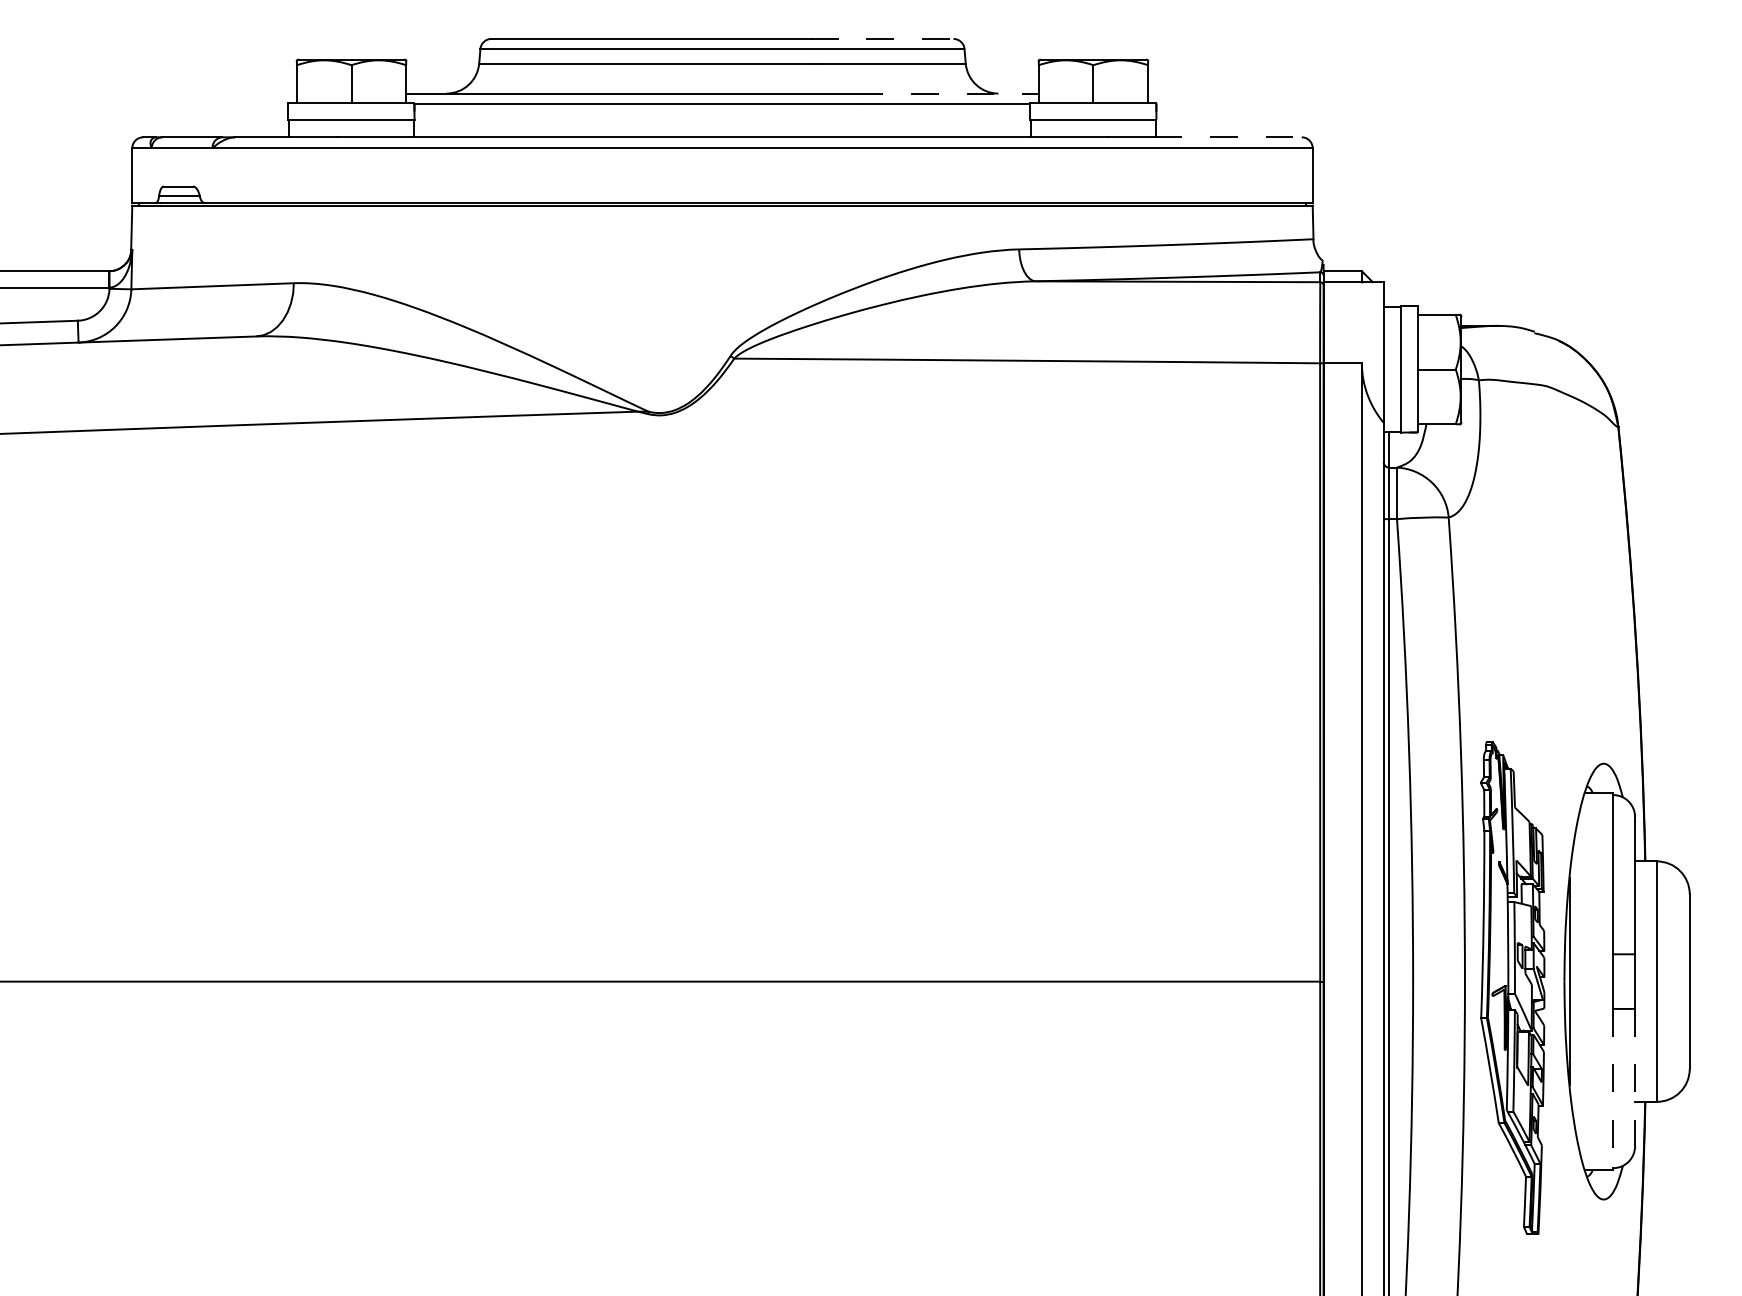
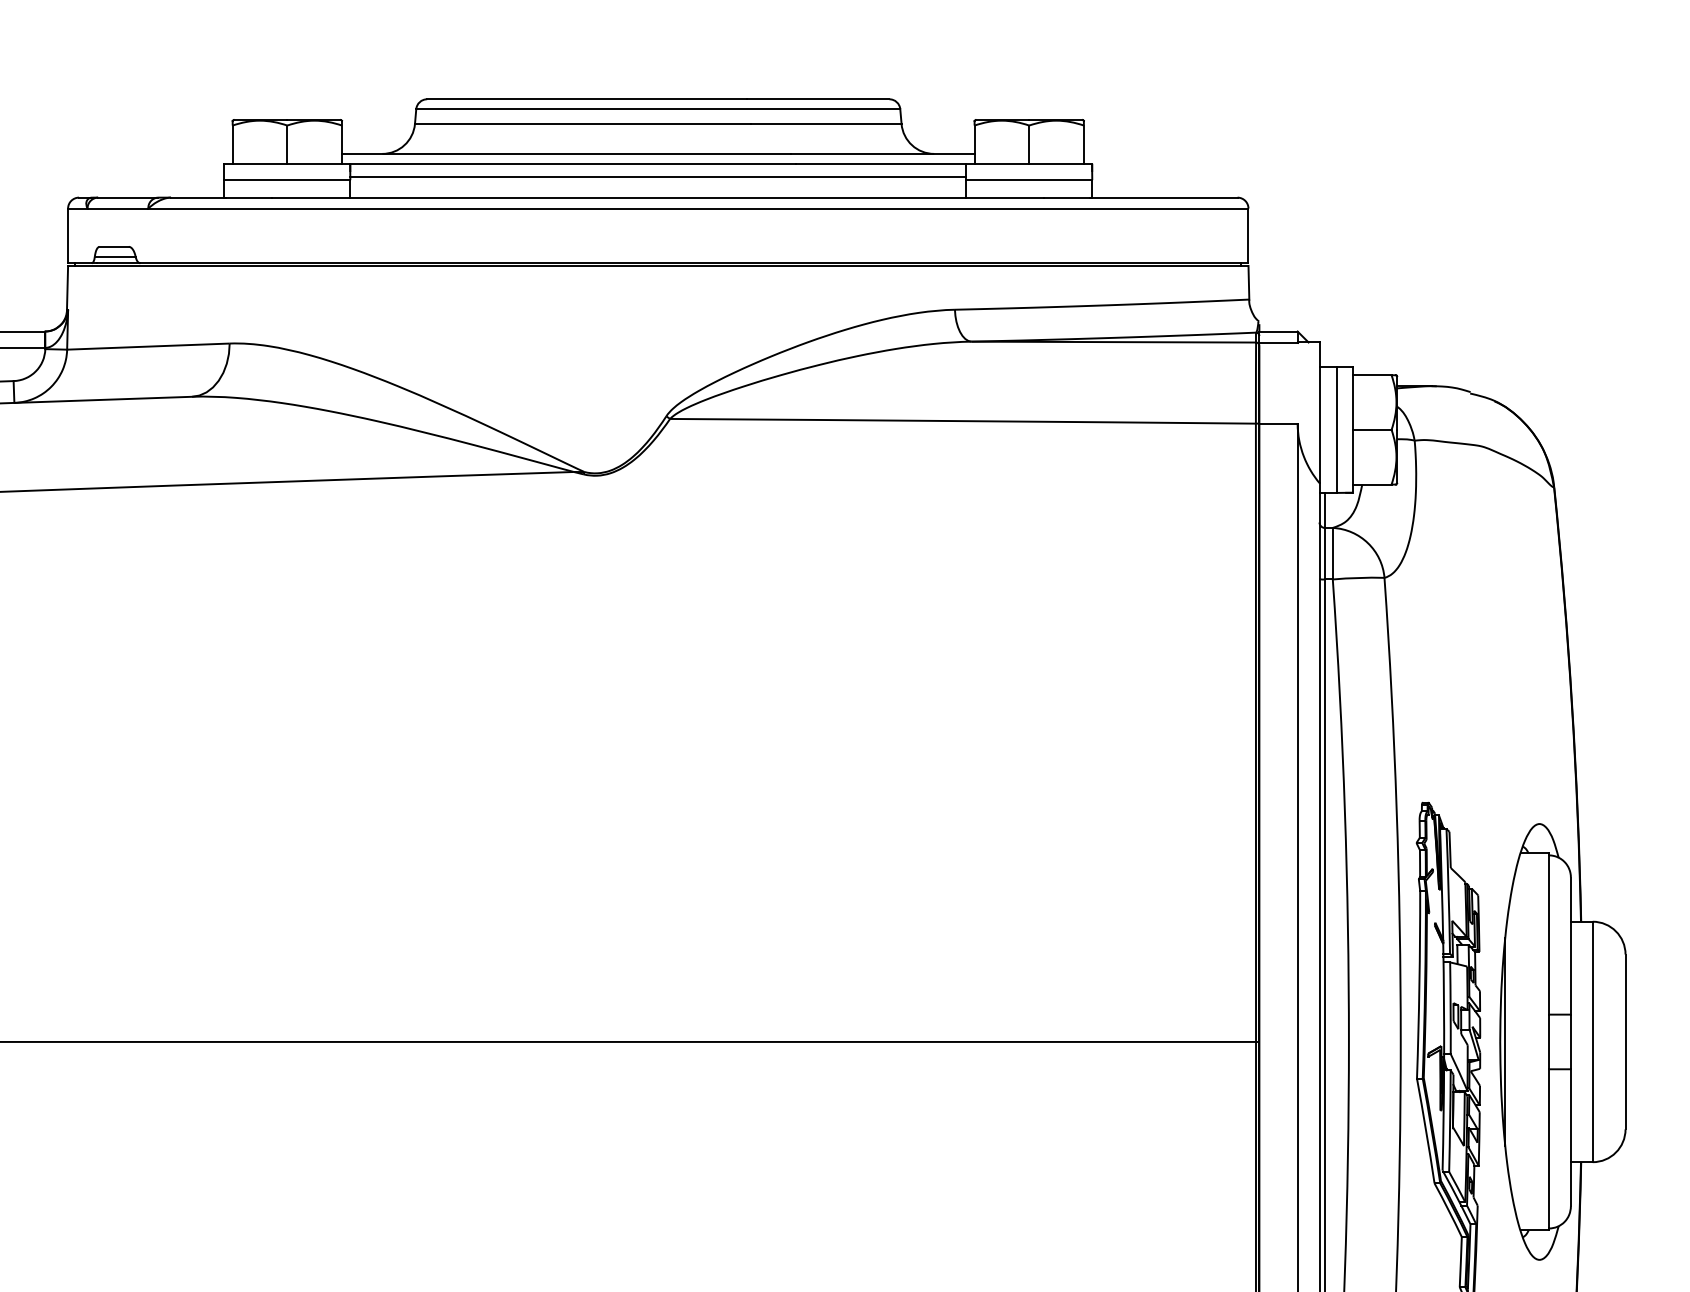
line: (882, 38) -> (818, 98), dashed -> solid
line: (947, 93) -> (883, 153), dashed -> solid
line: (722, 116) -> (658, 176), added
line: (1228, 137) -> (1164, 197), dashed -> solid
line: (1635, 1077) -> (1571, 1137), dashed -> solid
line: (1613, 1088) -> (1549, 1148), dashed -> solid

